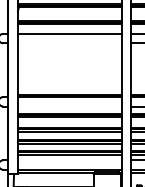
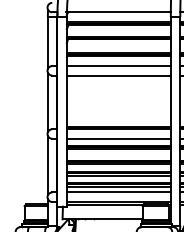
line: (69, 43) -> (118, 75), added
line: (69, 106) -> (118, 138), added
line: (69, 160) -> (118, 192), added

